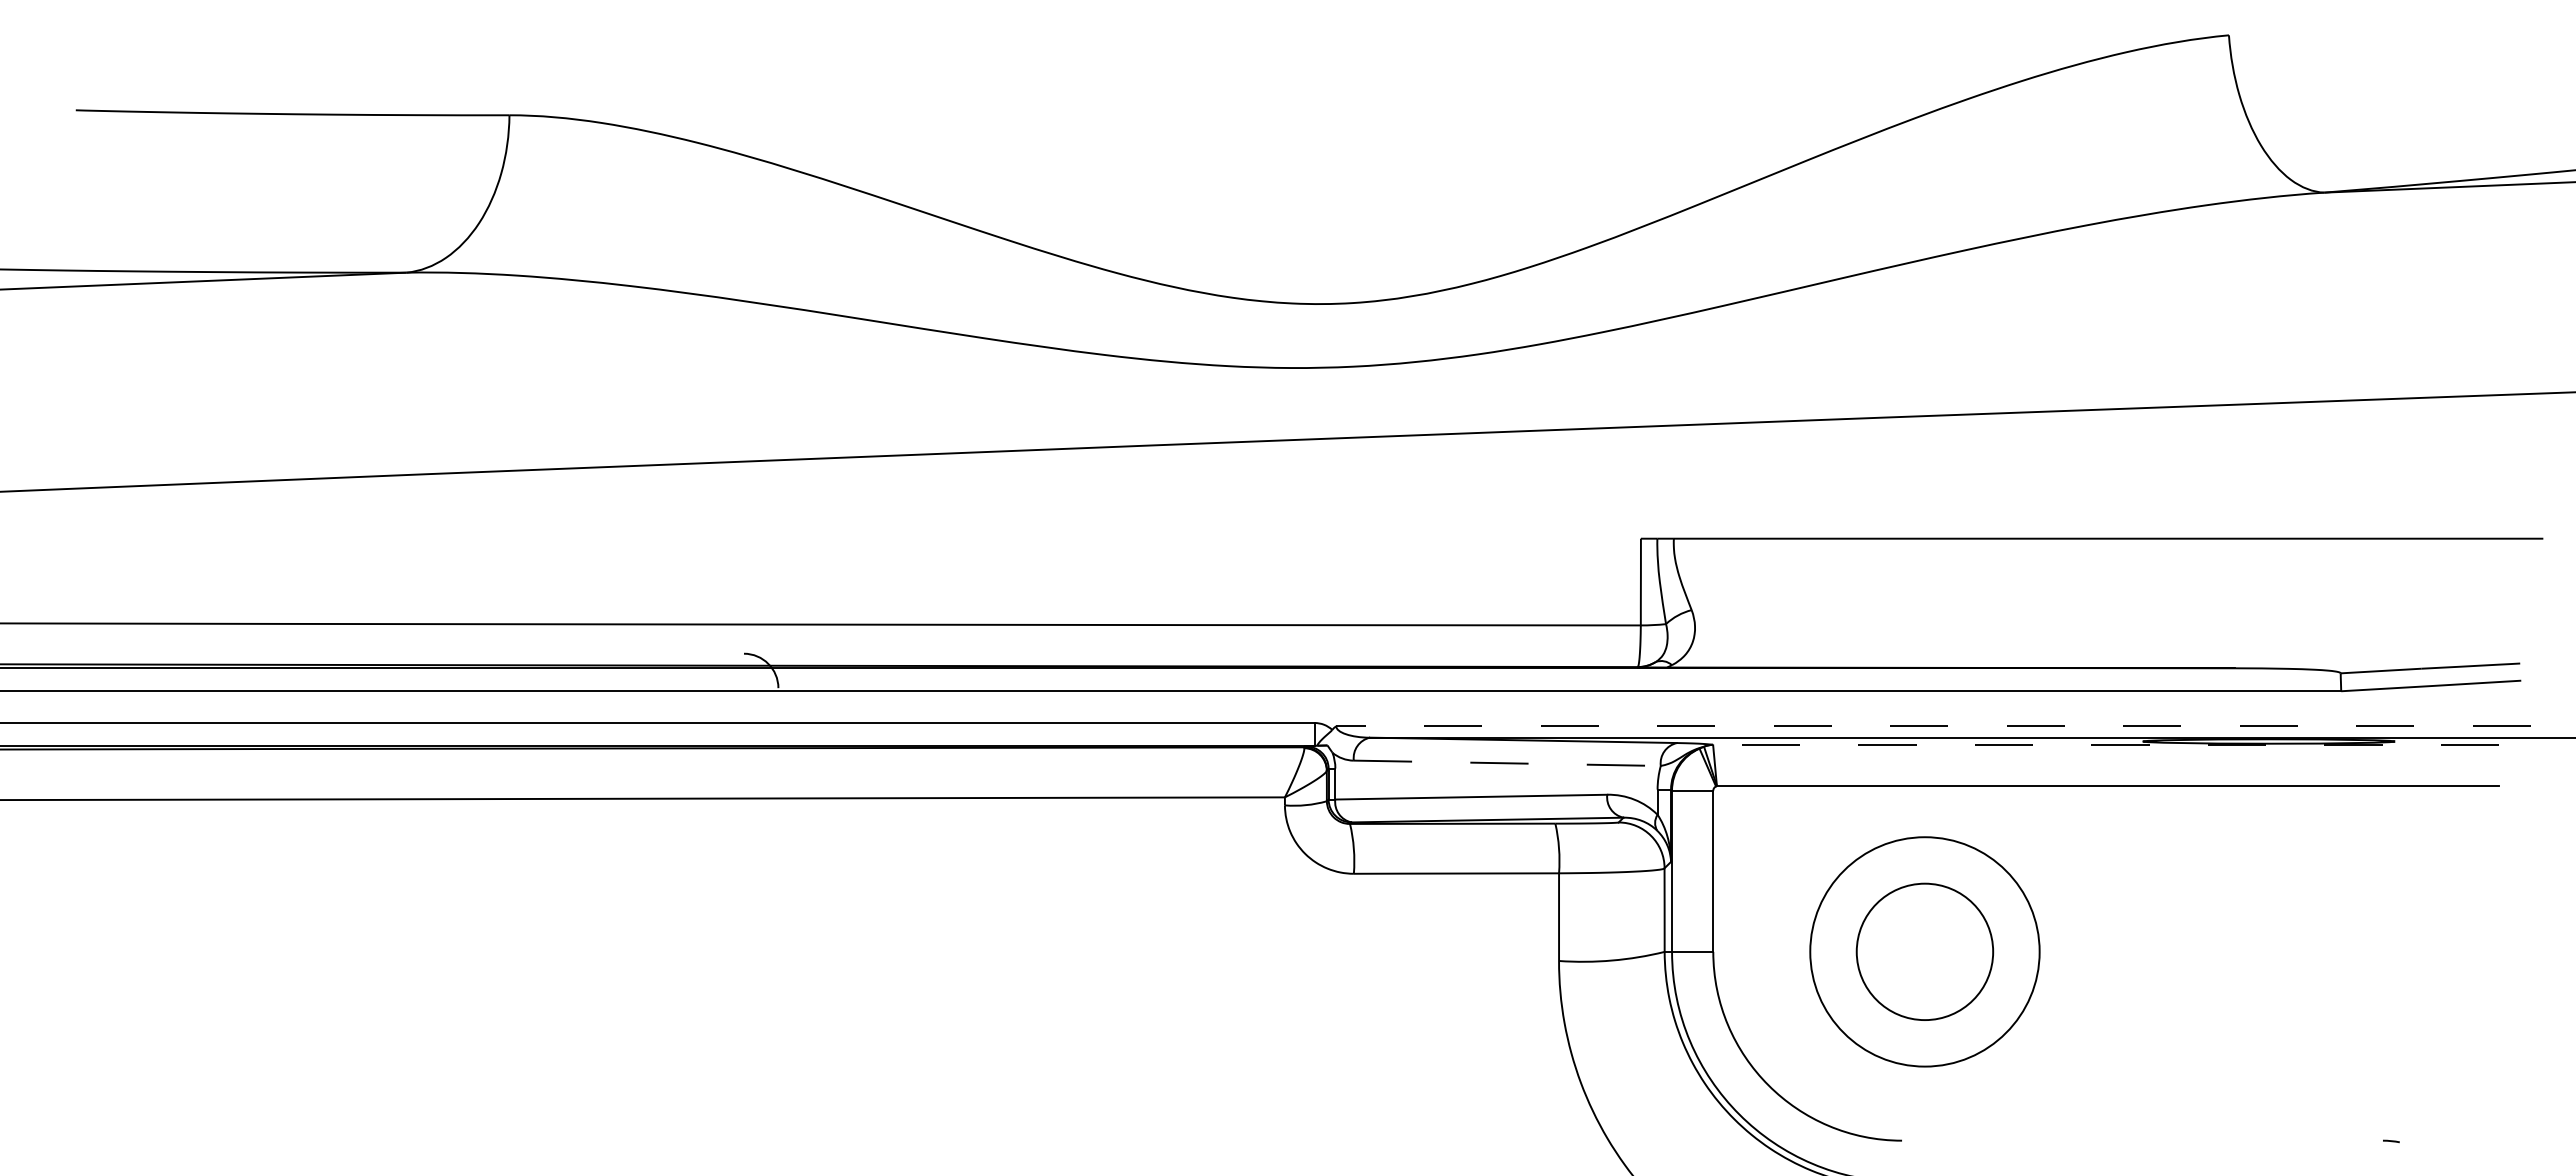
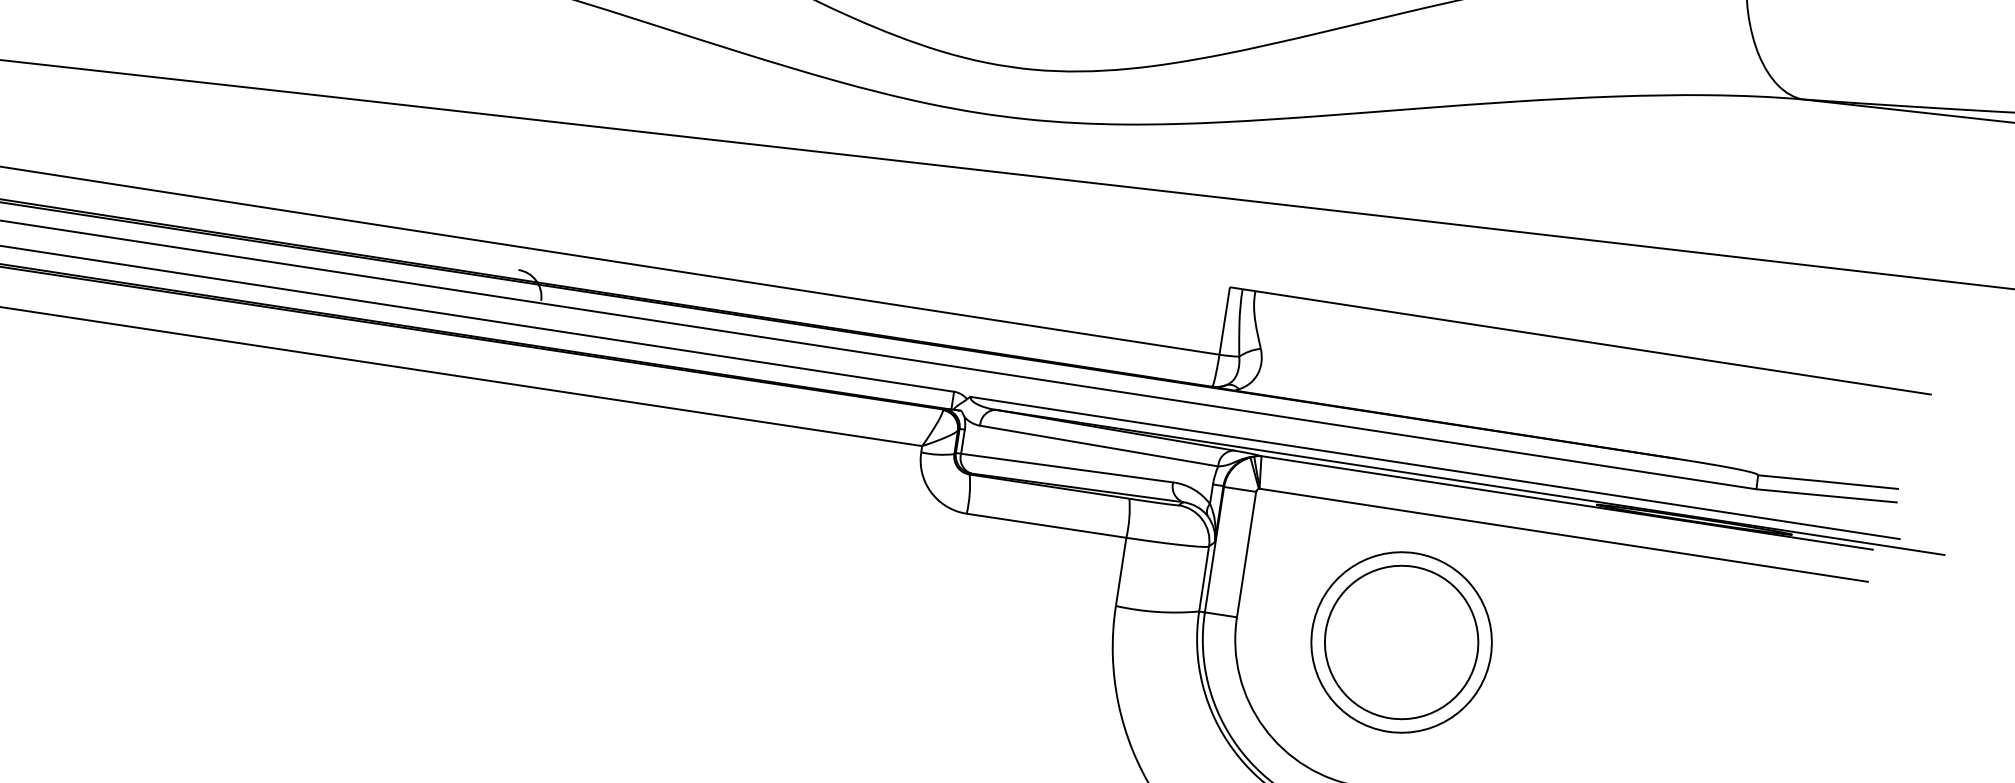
line: (1933, 726) -> (1435, 468), dashed -> solid
line: (2106, 744) -> (1567, 502), dashed -> solid
line: (1507, 763) -> (1099, 446), dashed -> solid
circle: (1924, 951) -> (1401, 642), size x1.43

